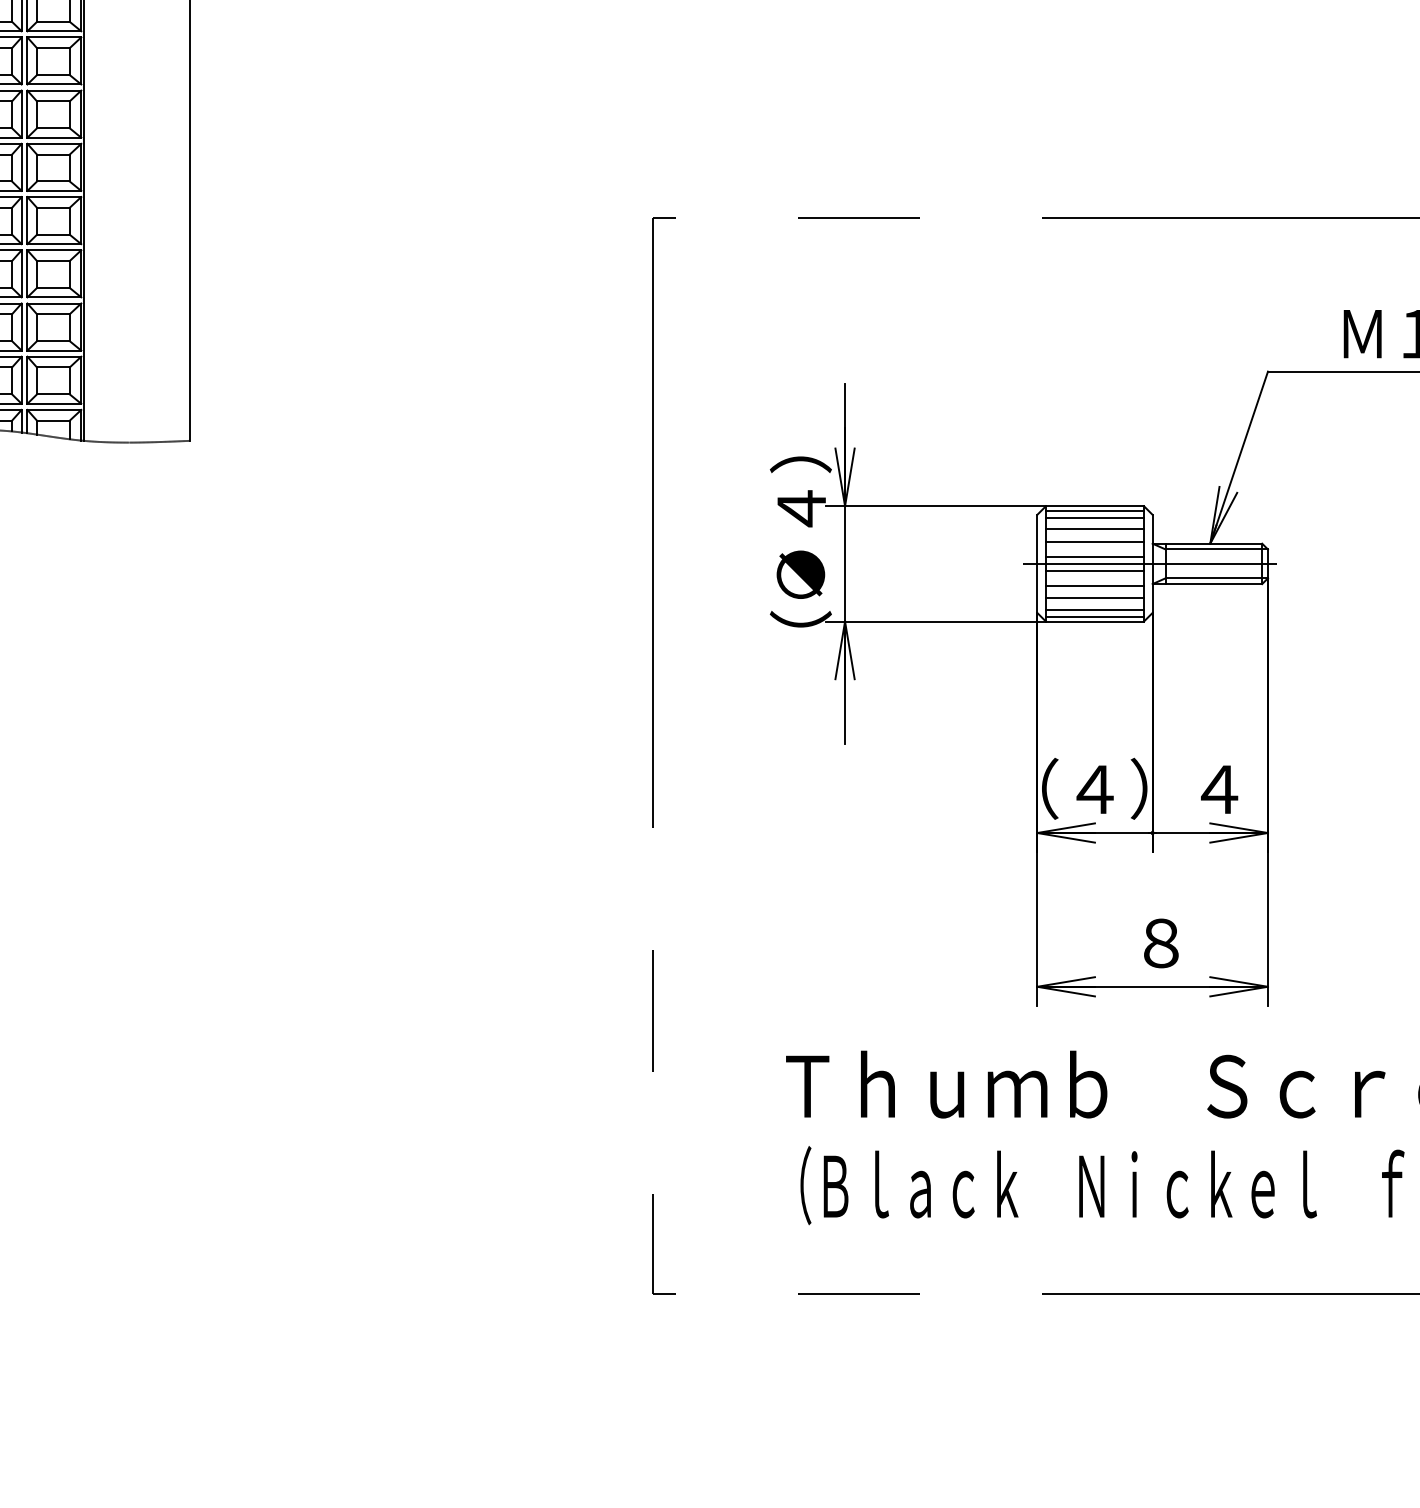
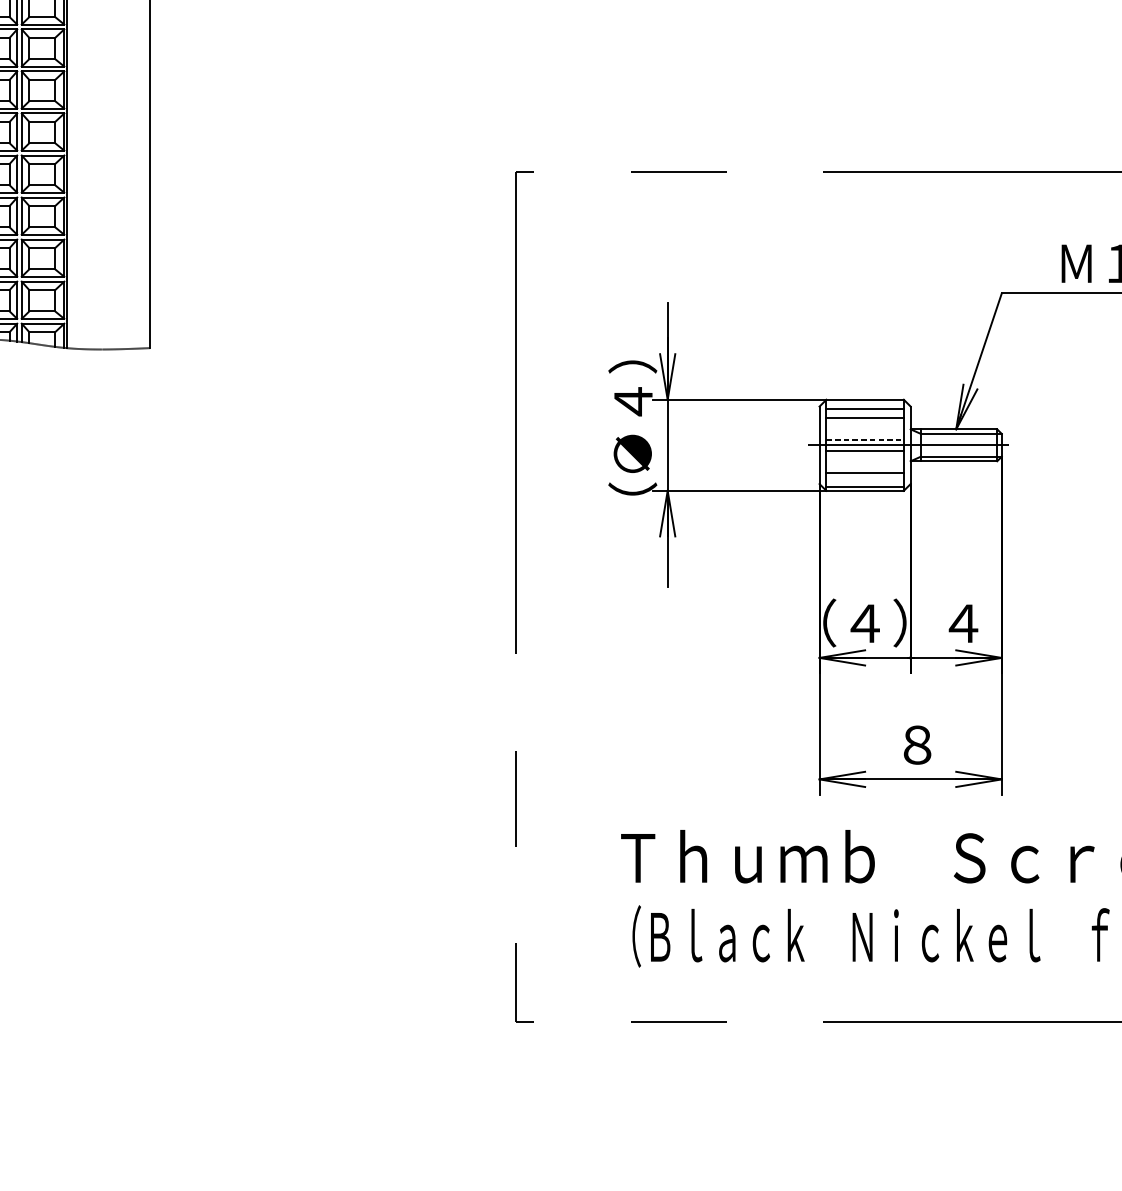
line: (1094, 510) -> (864, 403), removed
line: (1094, 542) -> (864, 428), removed
line: (1095, 556) -> (865, 439), solid -> dashed
line: (1094, 585) -> (864, 462), removed
line: (1094, 610) -> (864, 482), removed

